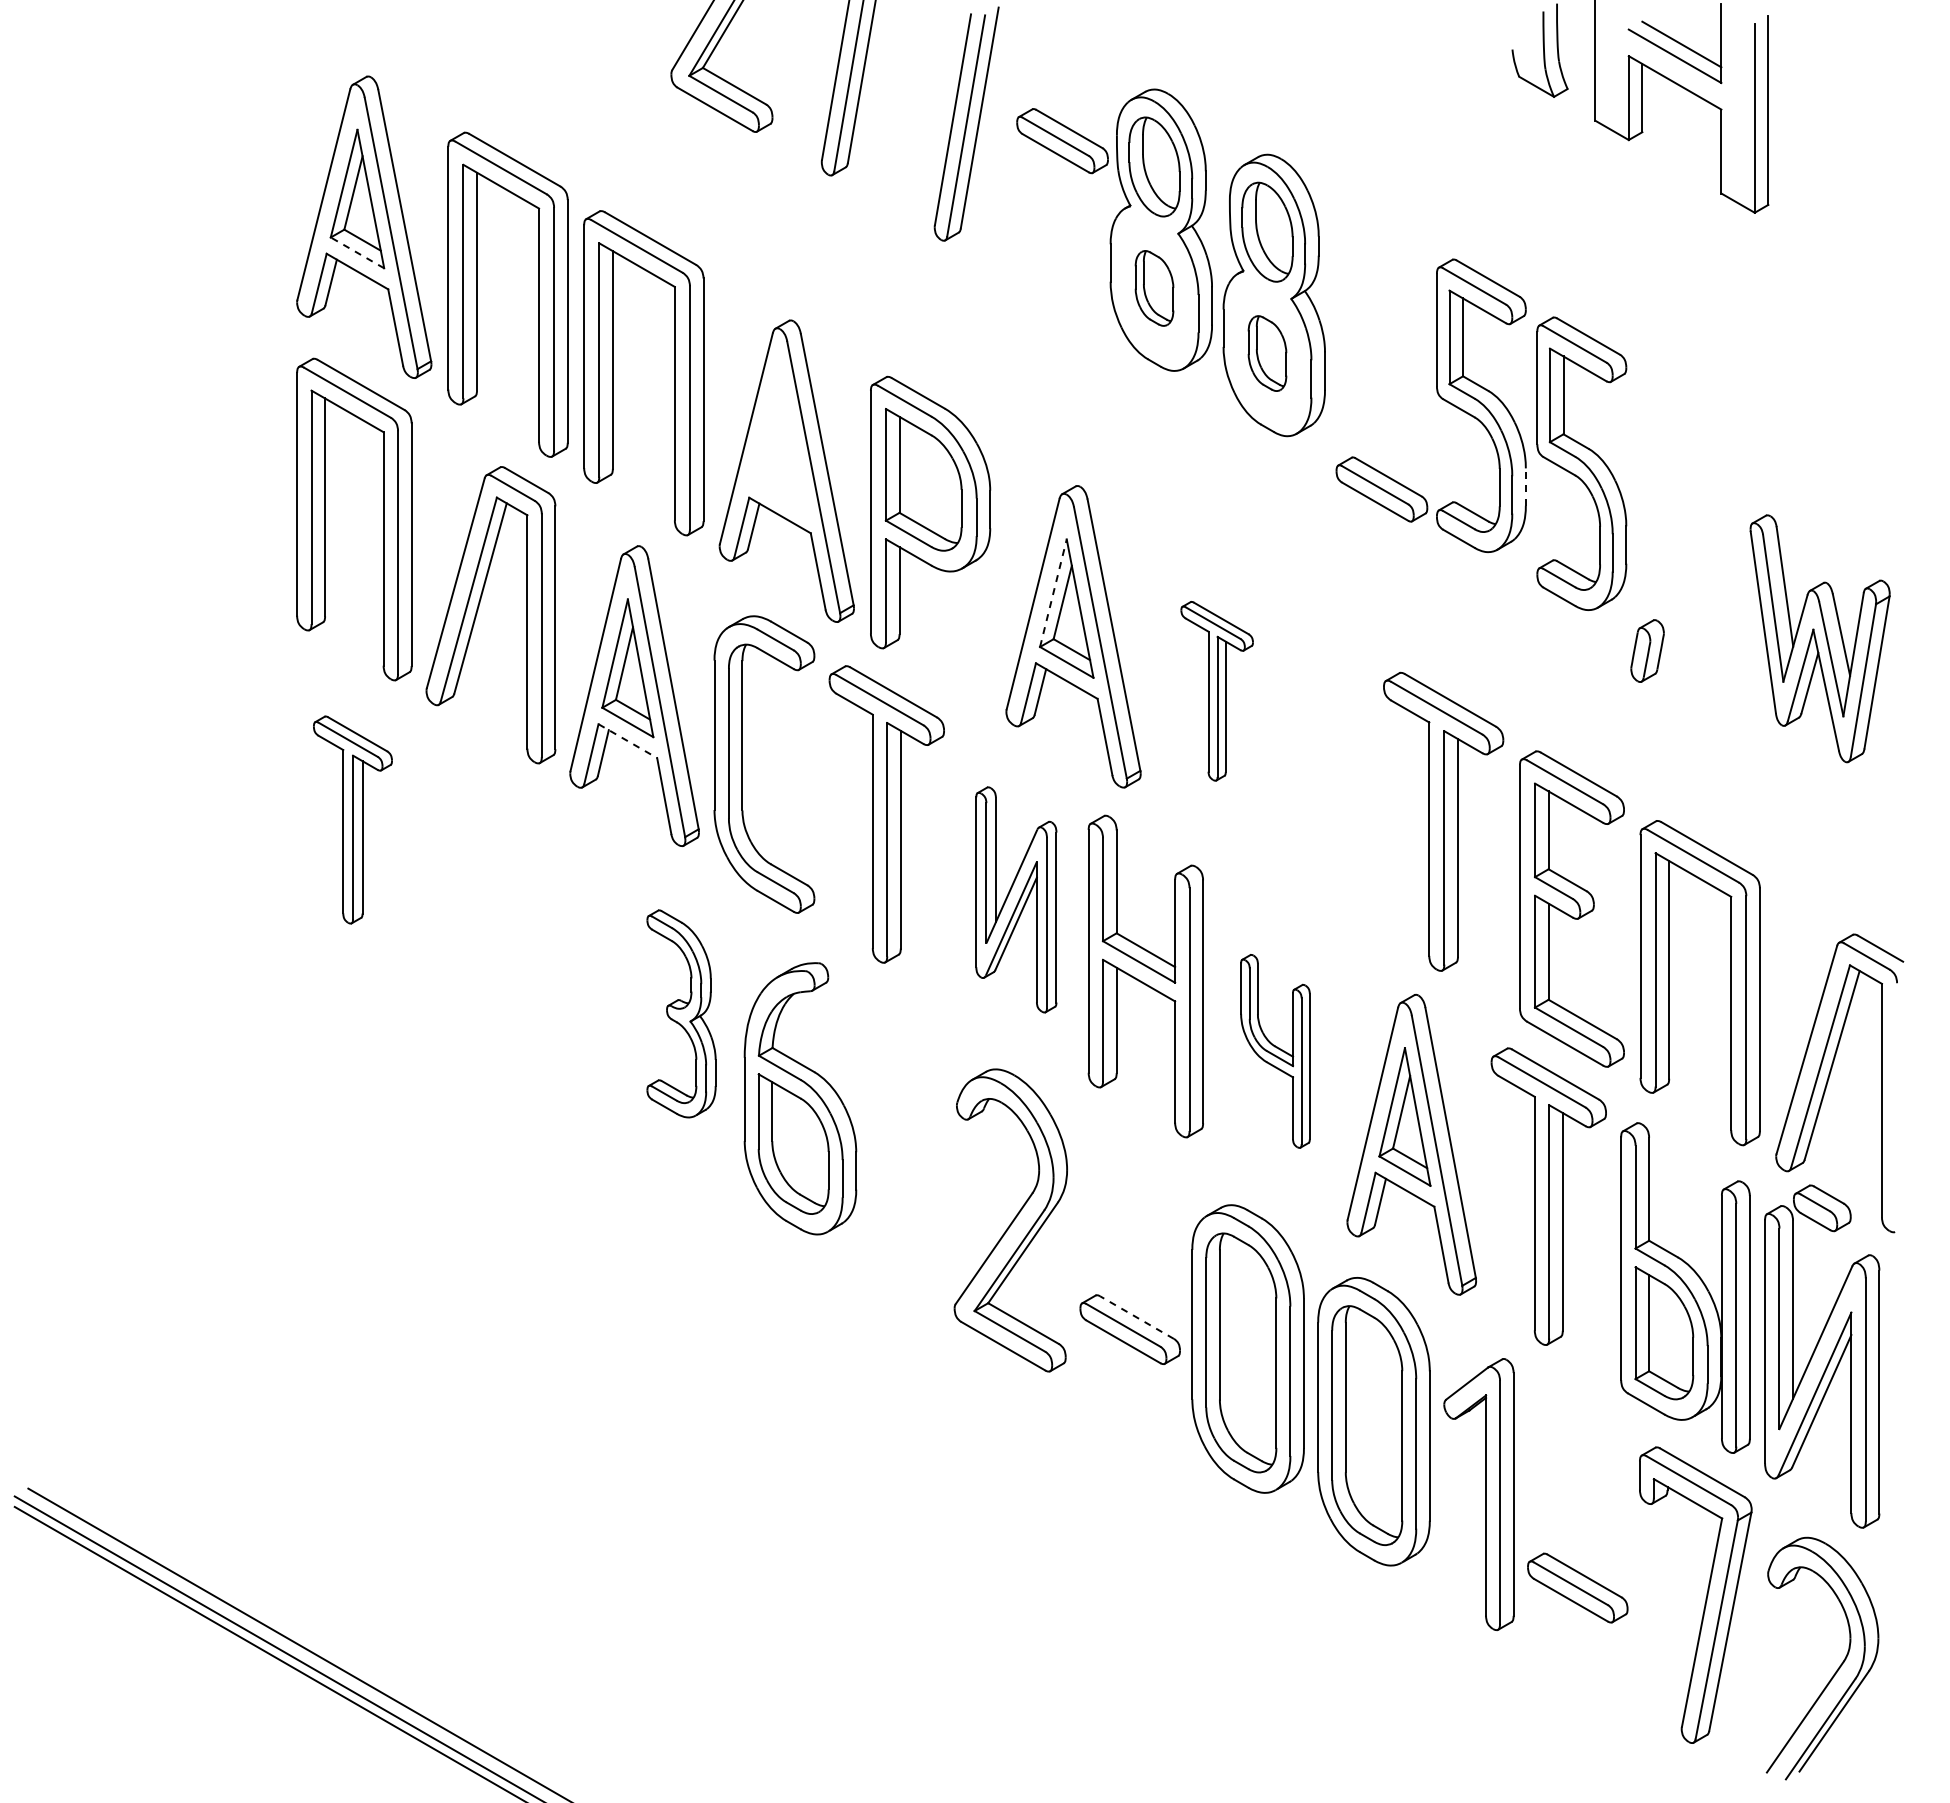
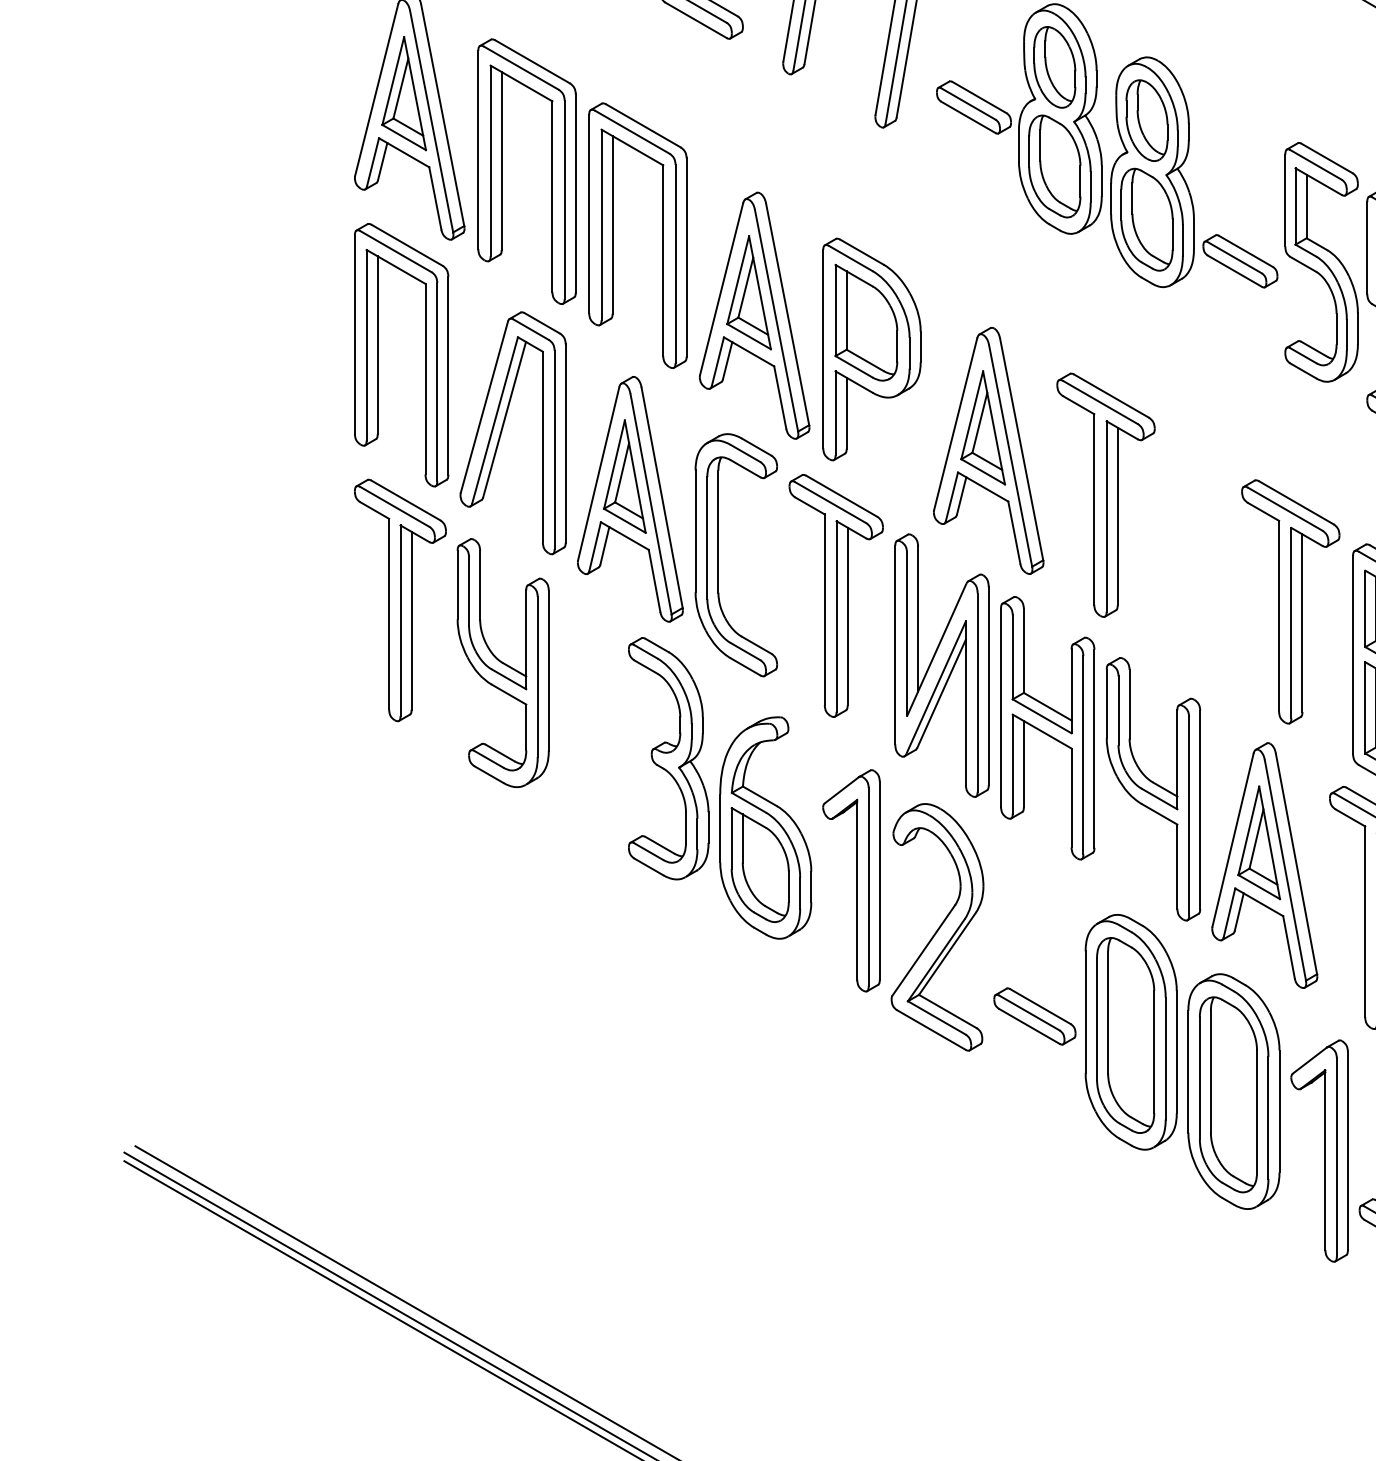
part: (1062, 141) -> (973, 107), moved
line: (357, 252) -> (404, 137), dashed -> solid
part: (1154, 288) -> (1054, 166), size x1.67
part: (1267, 353) -> (1147, 219), size x1.67
part: (779, 442) -> (748, 292), added
line: (1525, 487) -> (1357, 329), dashed -> solid
part: (1381, 489) -> (1240, 261), moved
line: (1053, 592) -> (972, 414), dashed -> solid
part: (1216, 691) -> (1105, 495), size x1.67
line: (627, 741) -> (624, 536), dashed -> solid
part: (352, 819) -> (400, 600), size x1.43
part: (478, 896) -> (502, 662), added
part: (1016, 899) -> (942, 665), size x1.43
part: (681, 1013) -> (668, 758), size x1.43
part: (1275, 1051) -> (1153, 789), size x1.67
part: (912, 1163) -> (857, 880), added
line: (1137, 1317) -> (1040, 1006), dashed -> solid

